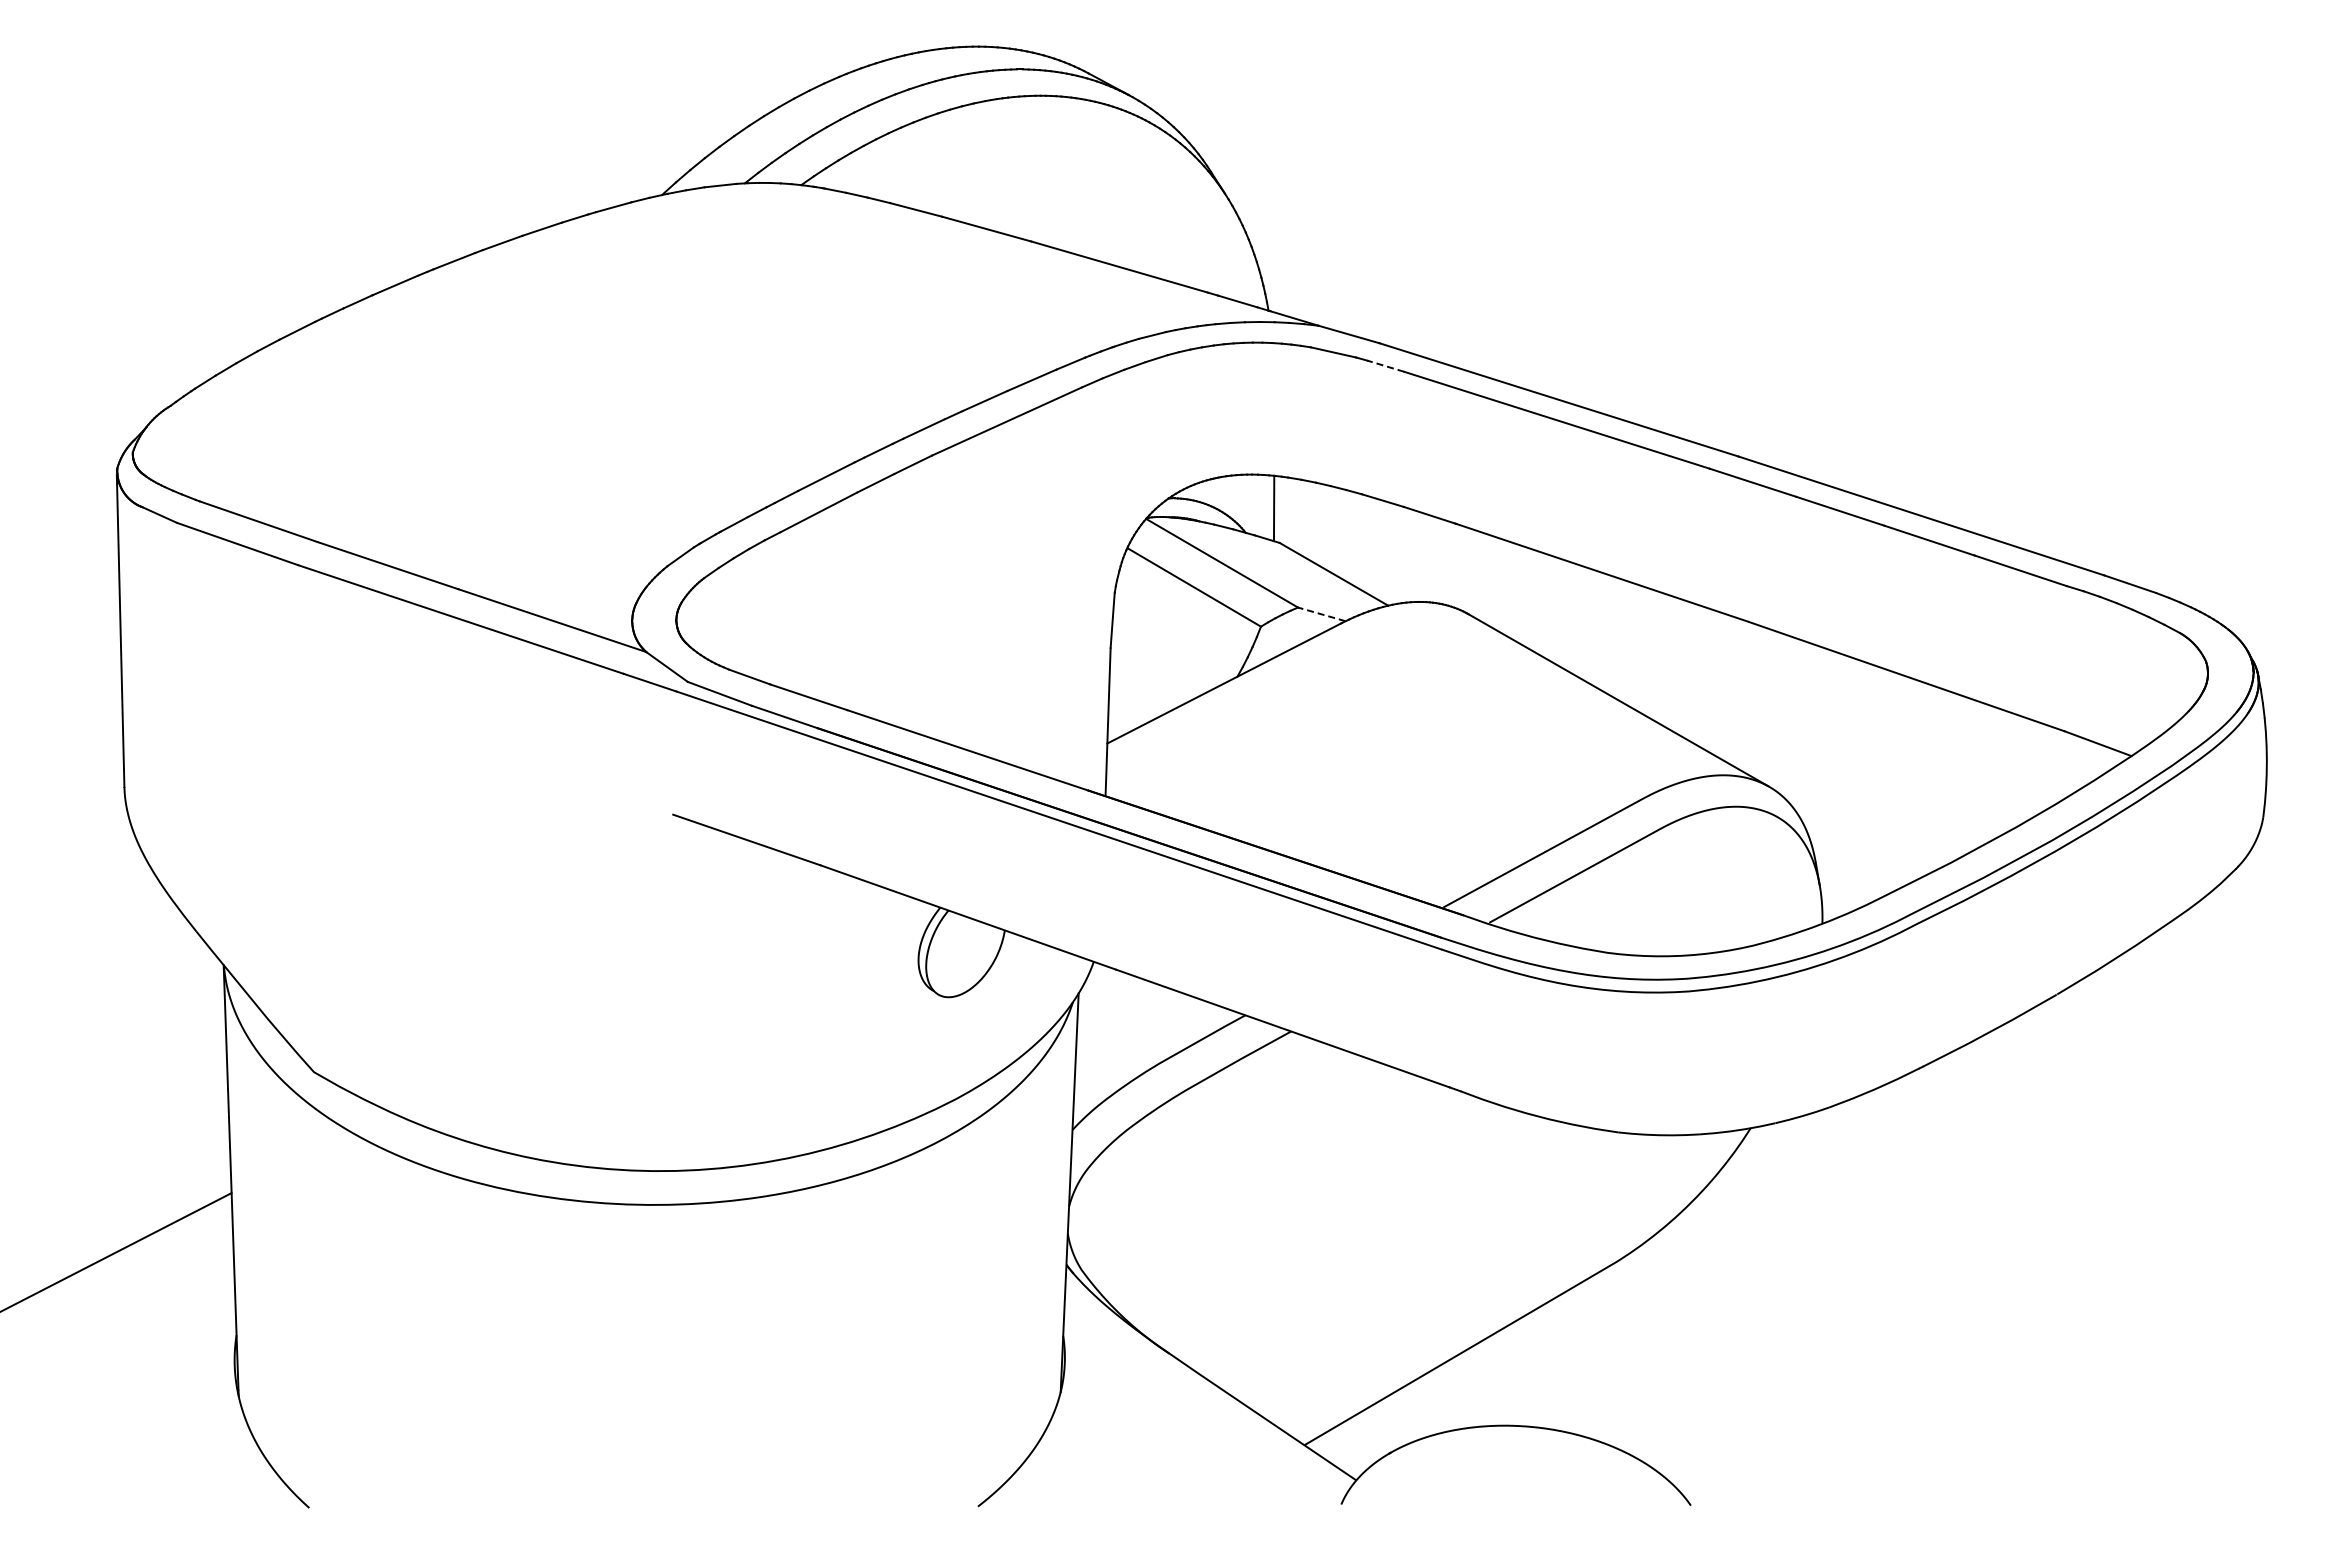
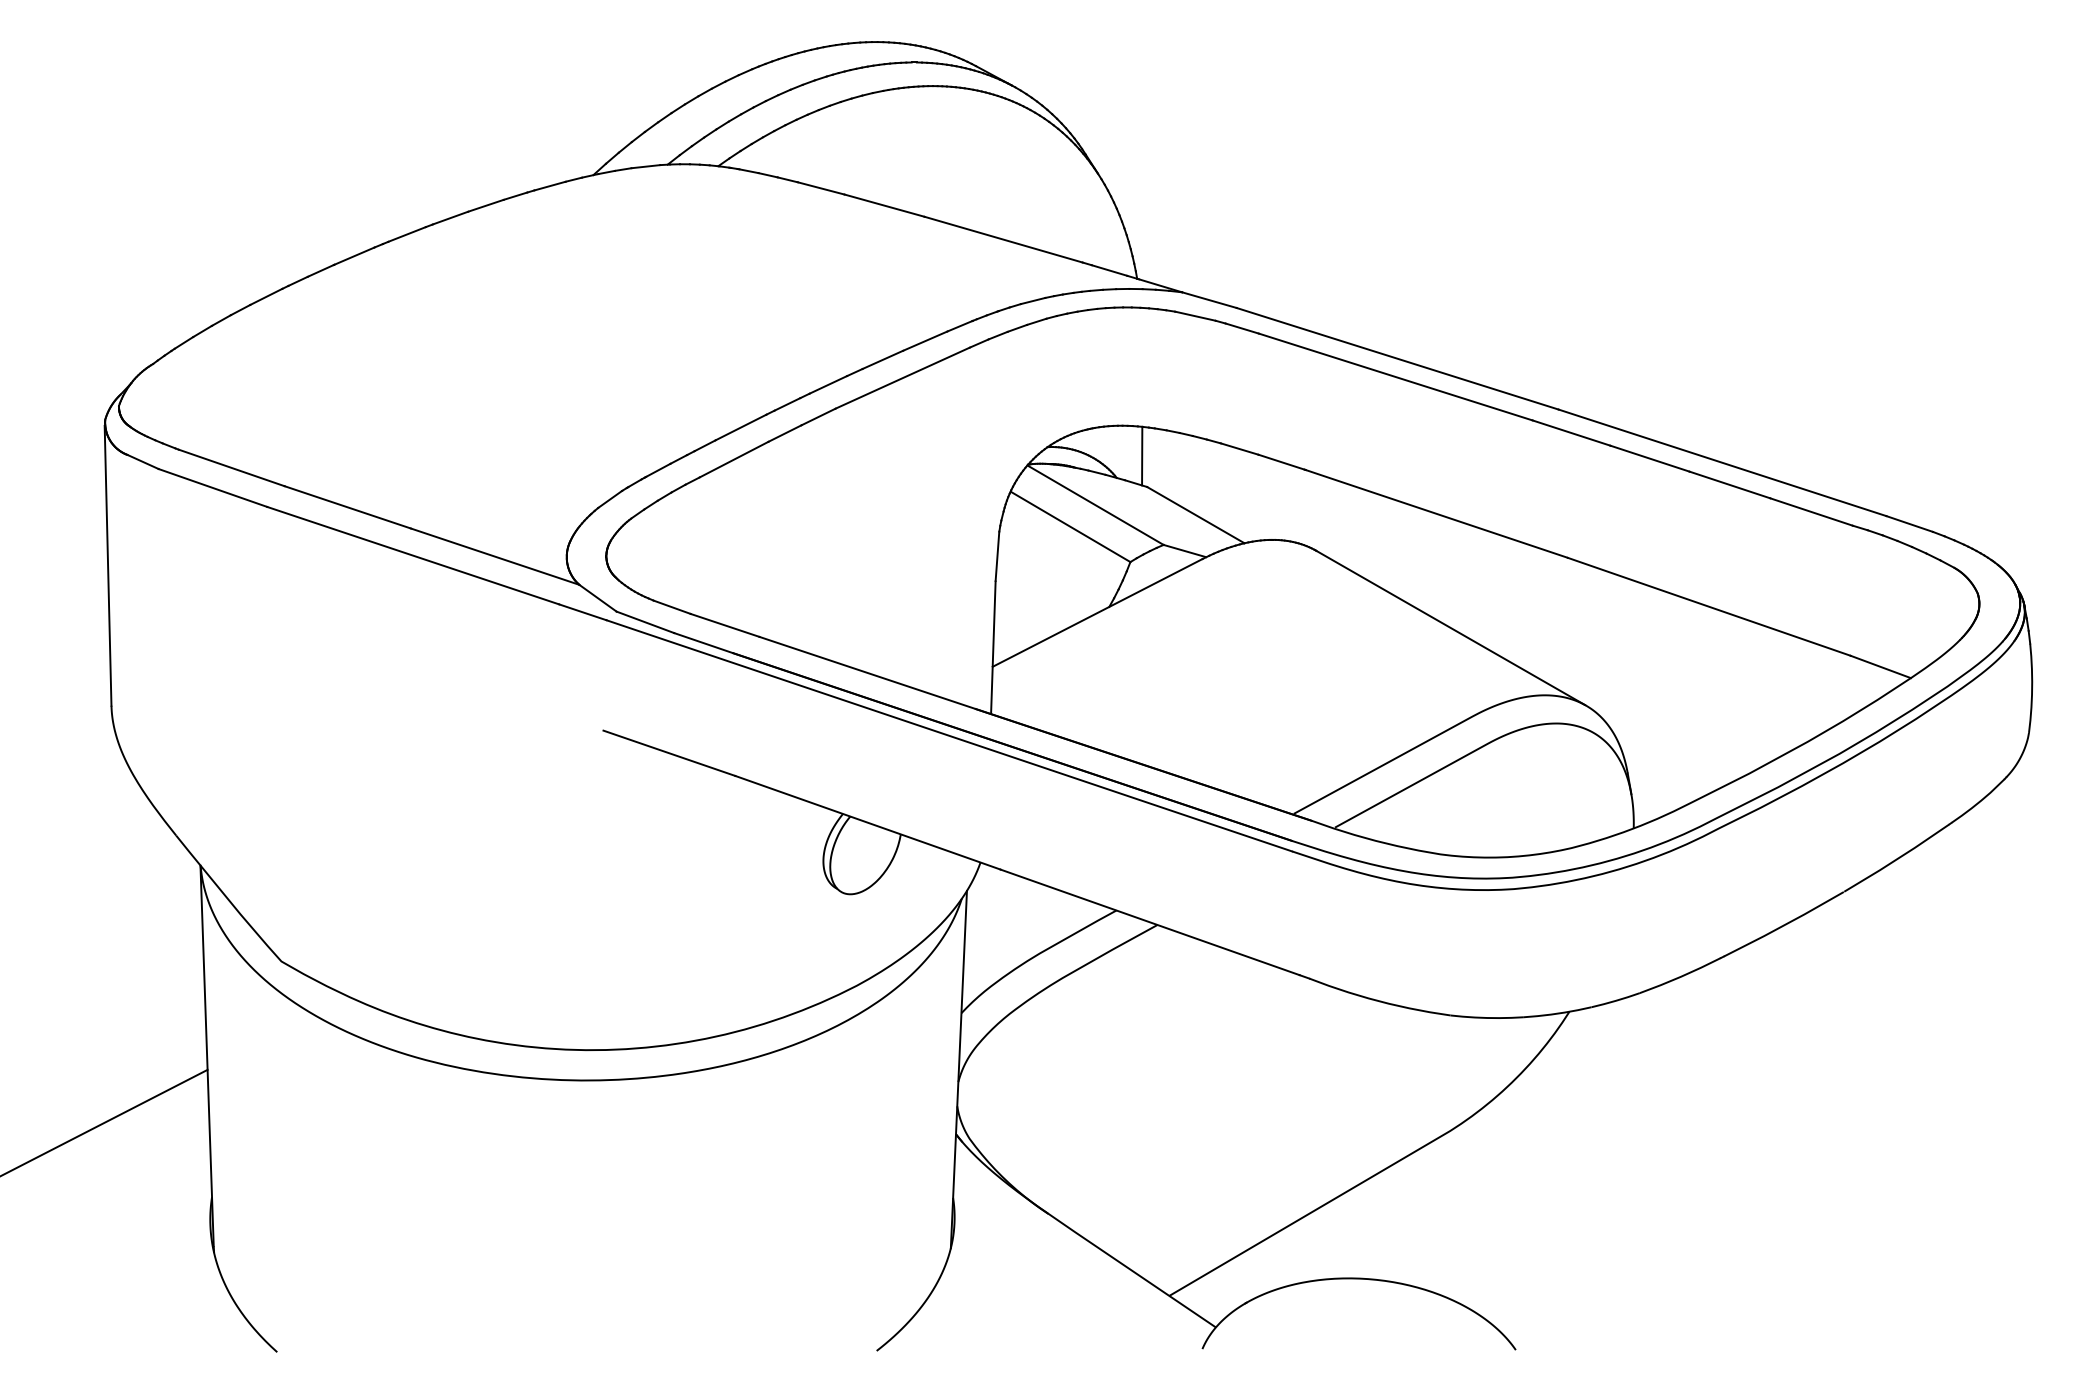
line: (1385, 366) -> (1242, 328), dashed -> solid
line: (1321, 614) -> (1184, 551), dashed -> solid

